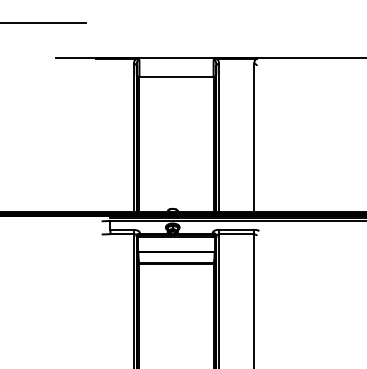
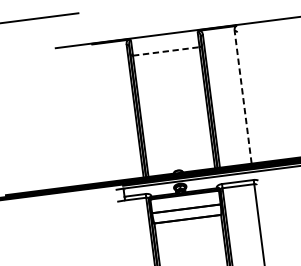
line: (177, 76) -> (167, 51), solid -> dashed
line: (254, 137) -> (243, 97), solid -> dashed

